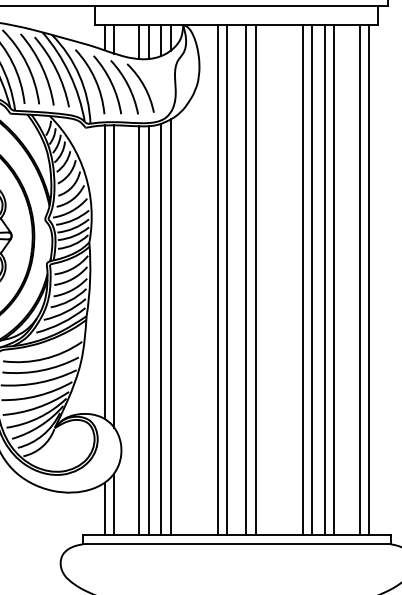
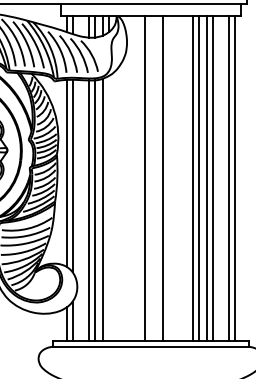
line: (217, 280) -> (138, 178), removed
line: (245, 280) -> (156, 178), removed
line: (170, 327) -> (108, 208), removed

